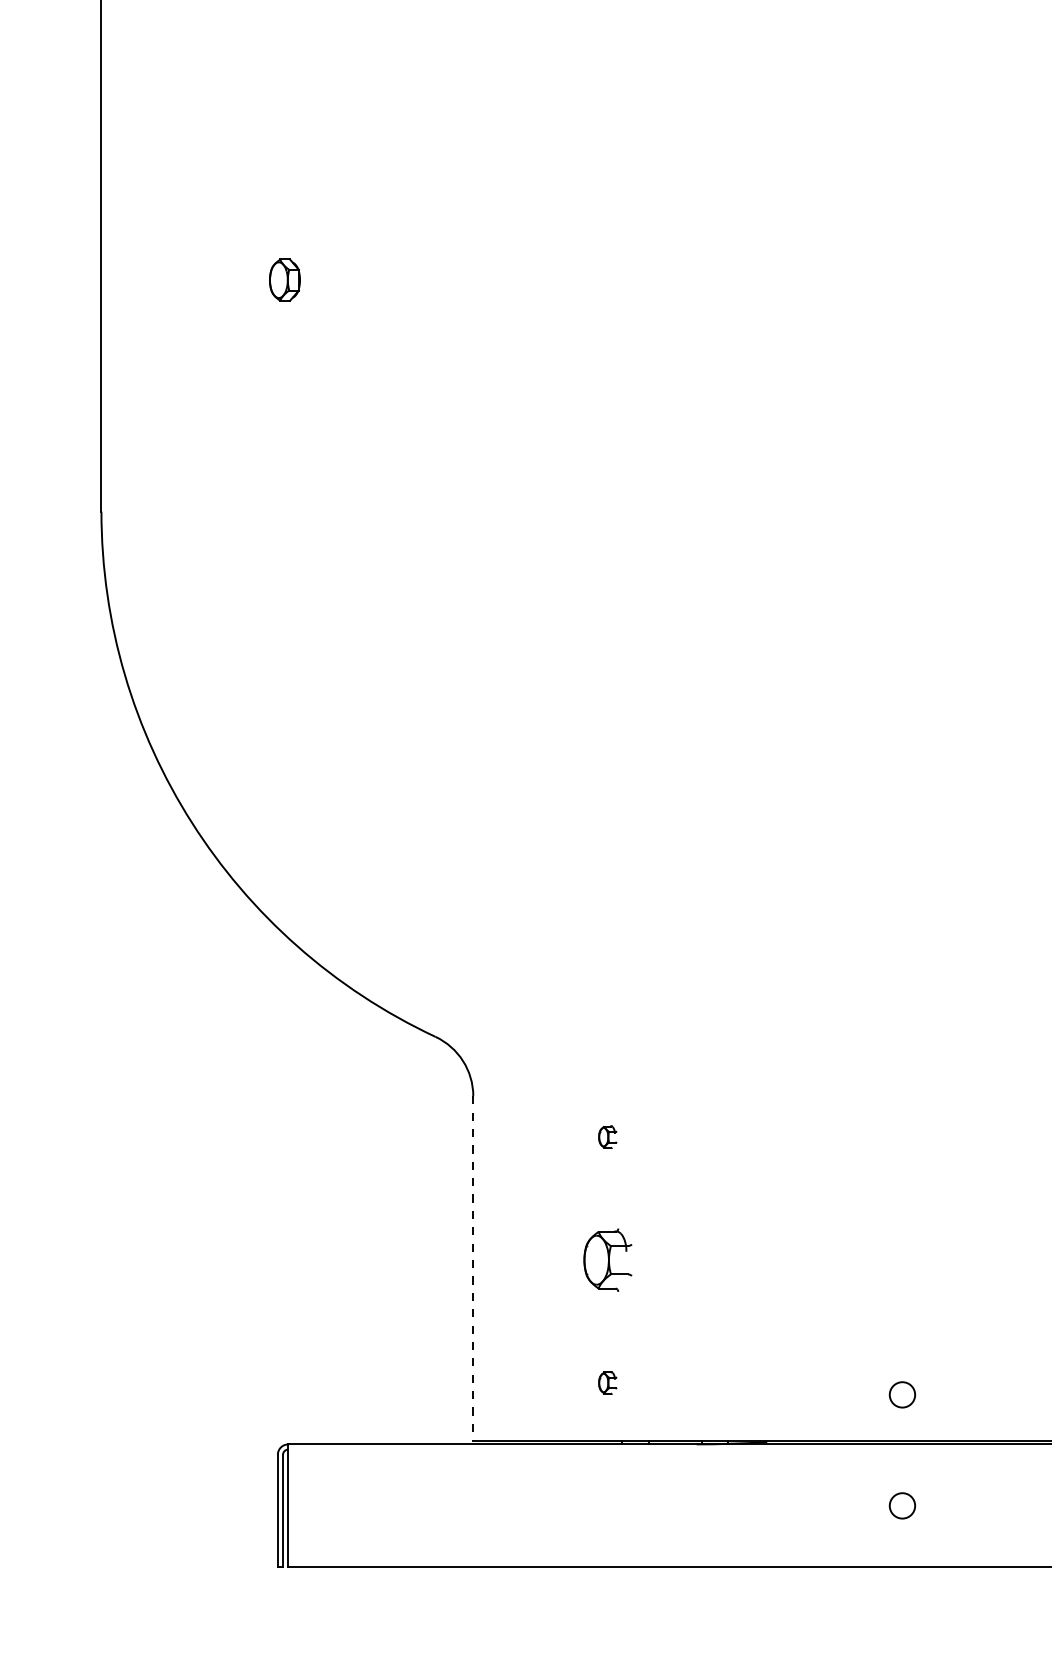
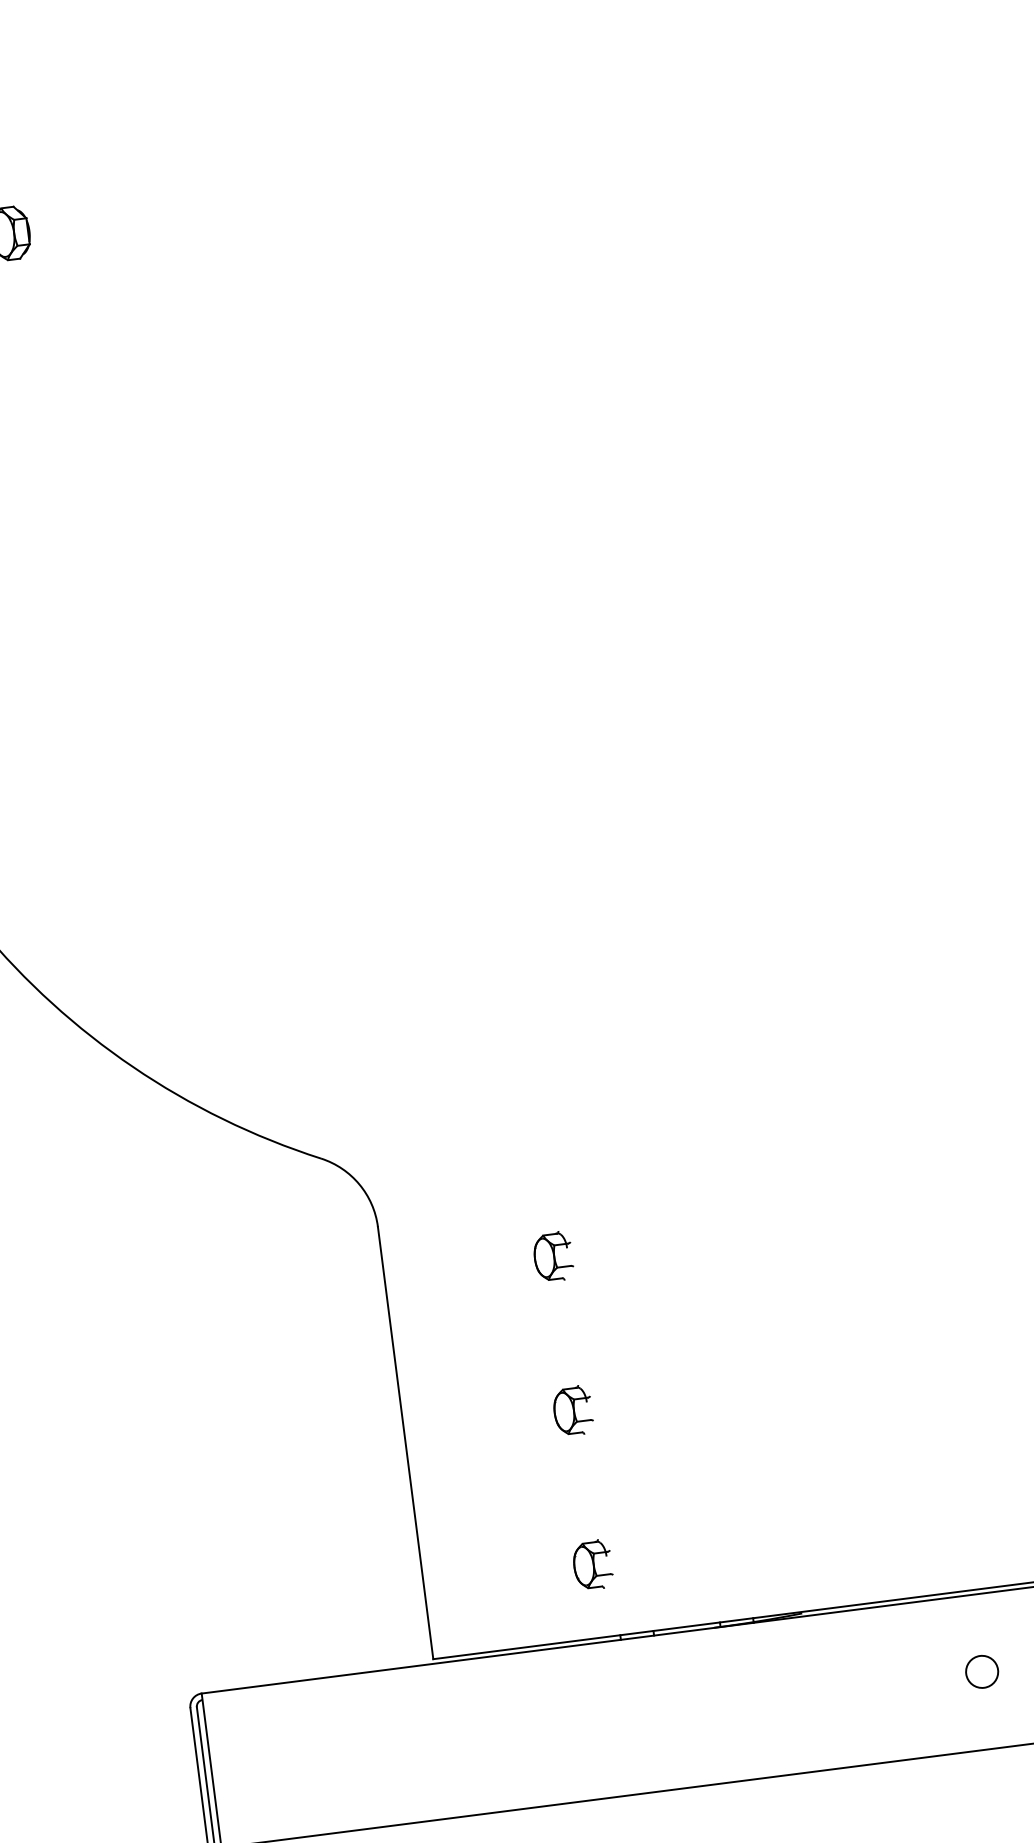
part: (607, 1136) -> (552, 1255), size x1.67
part: (607, 1259) -> (572, 1410), size x0.62
line: (473, 1269) -> (406, 1444), dashed -> solid
part: (607, 1382) -> (592, 1564), size x1.67
circle: (901, 1394) -> (963, 1532), removed

